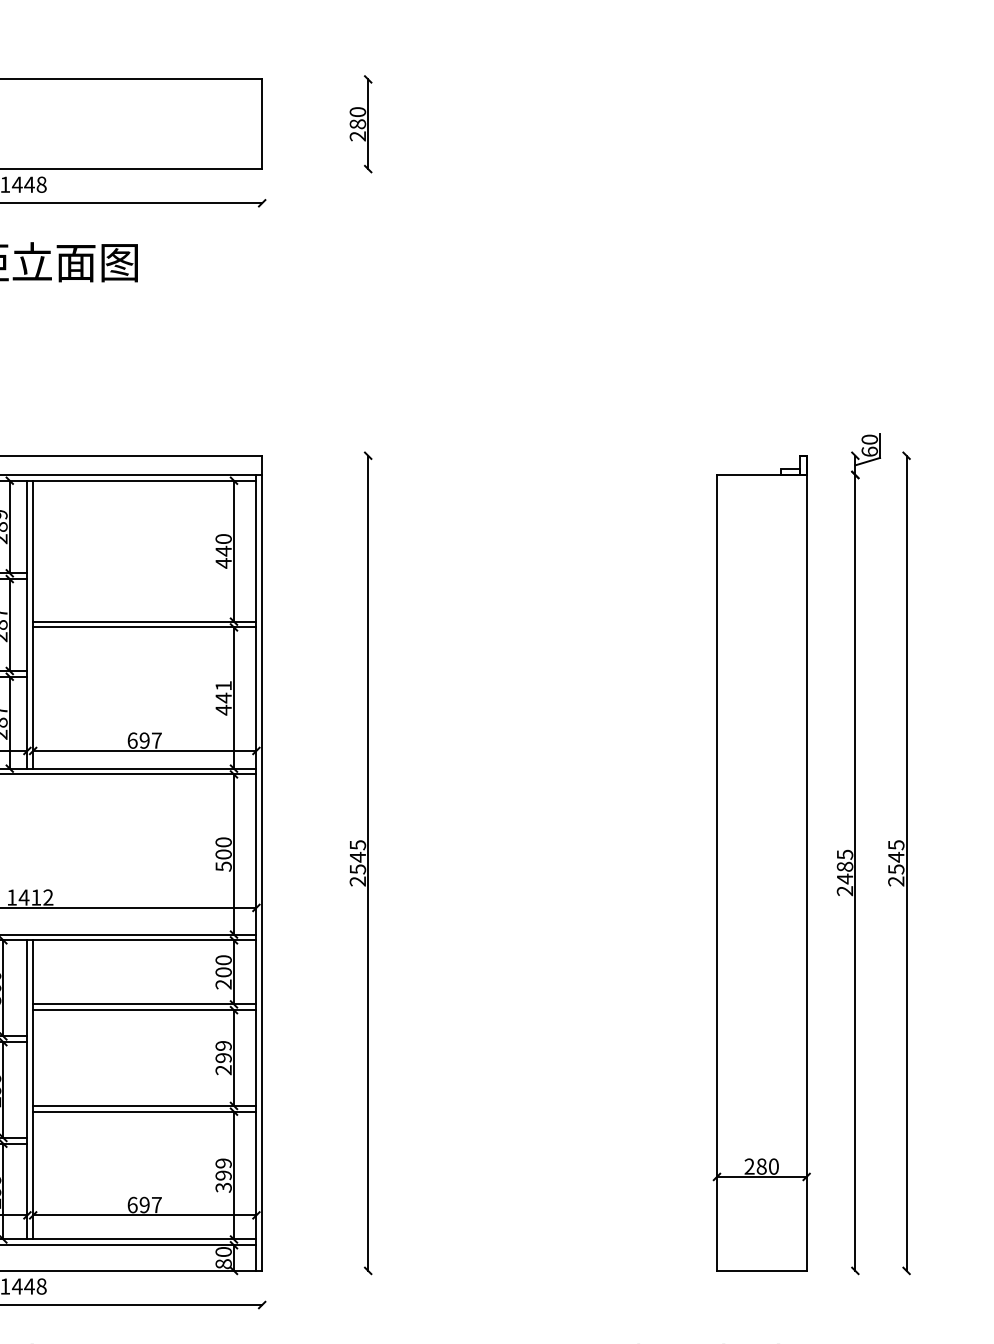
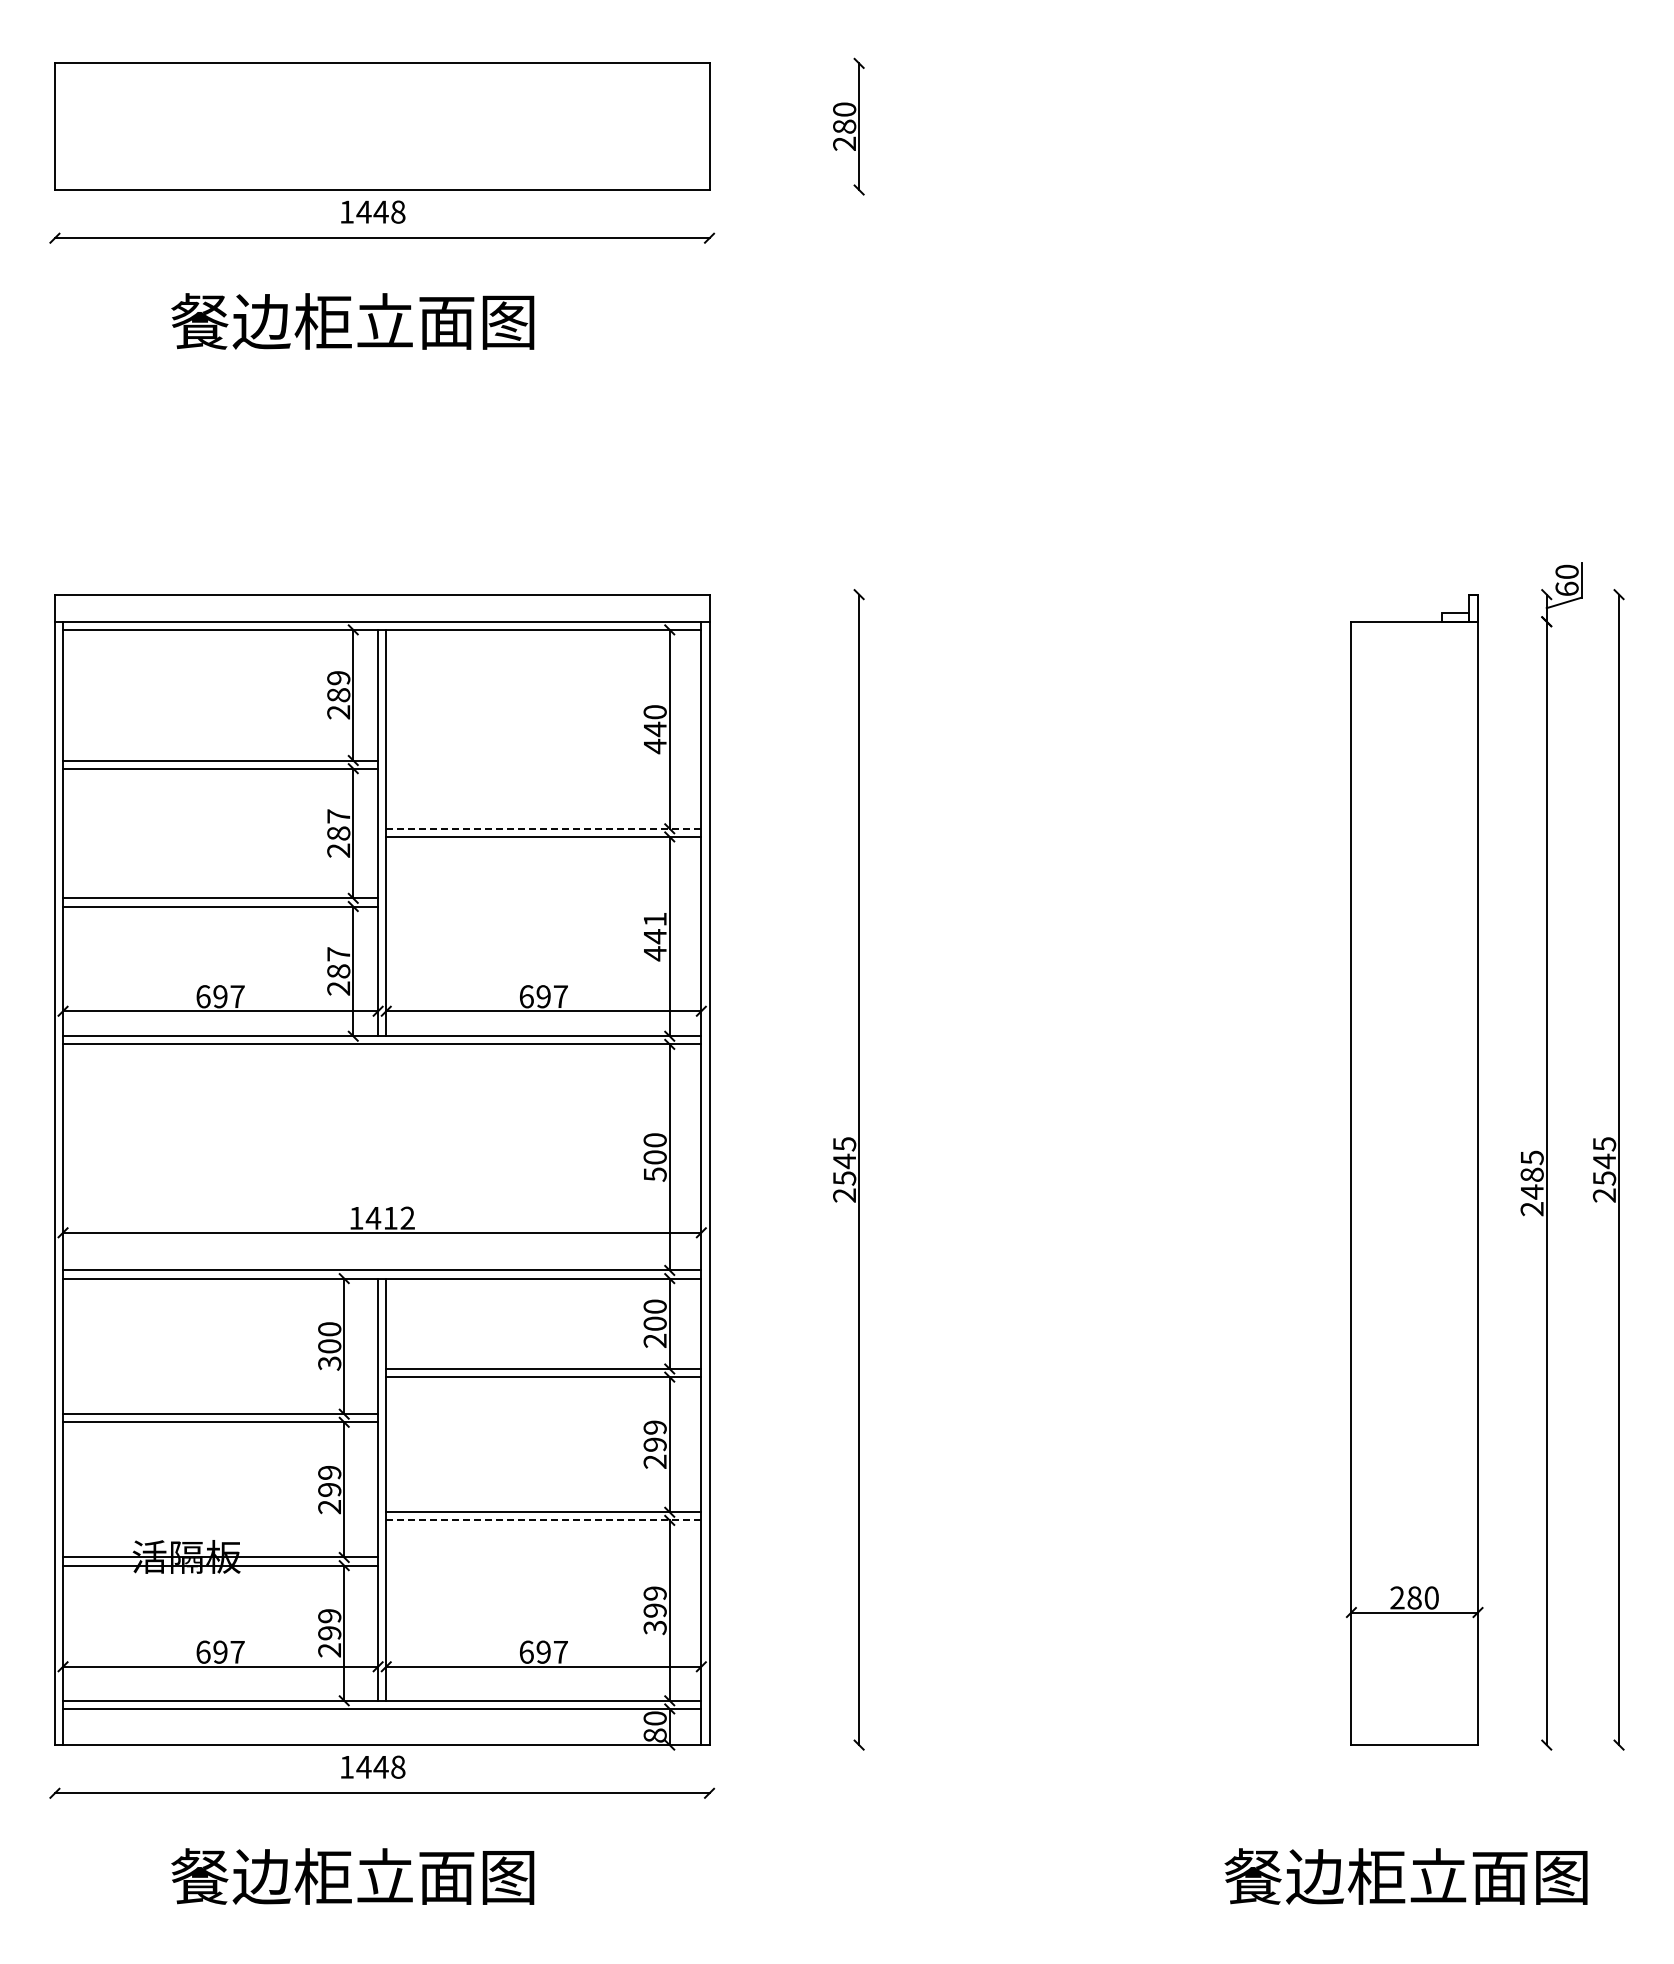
line: (144, 621) -> (543, 828), solid -> dashed
line: (144, 1111) -> (543, 1520), solid -> dashed

